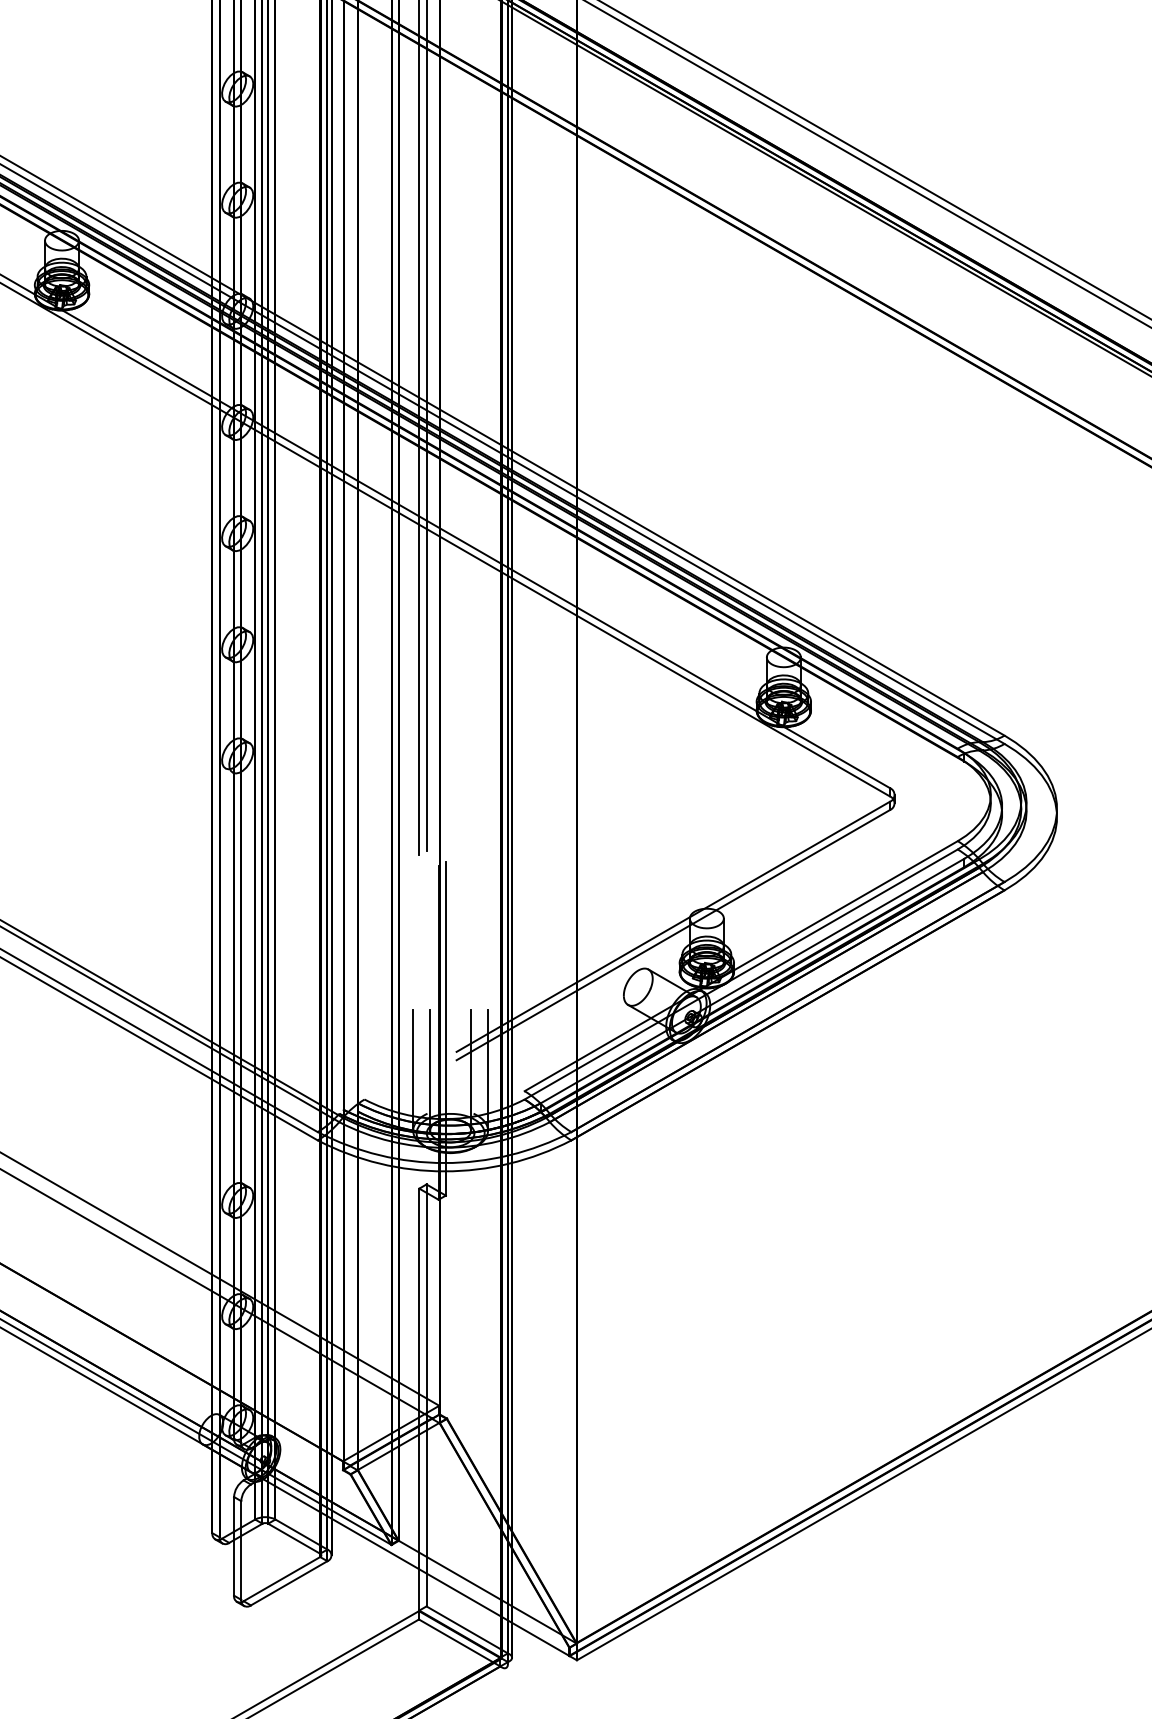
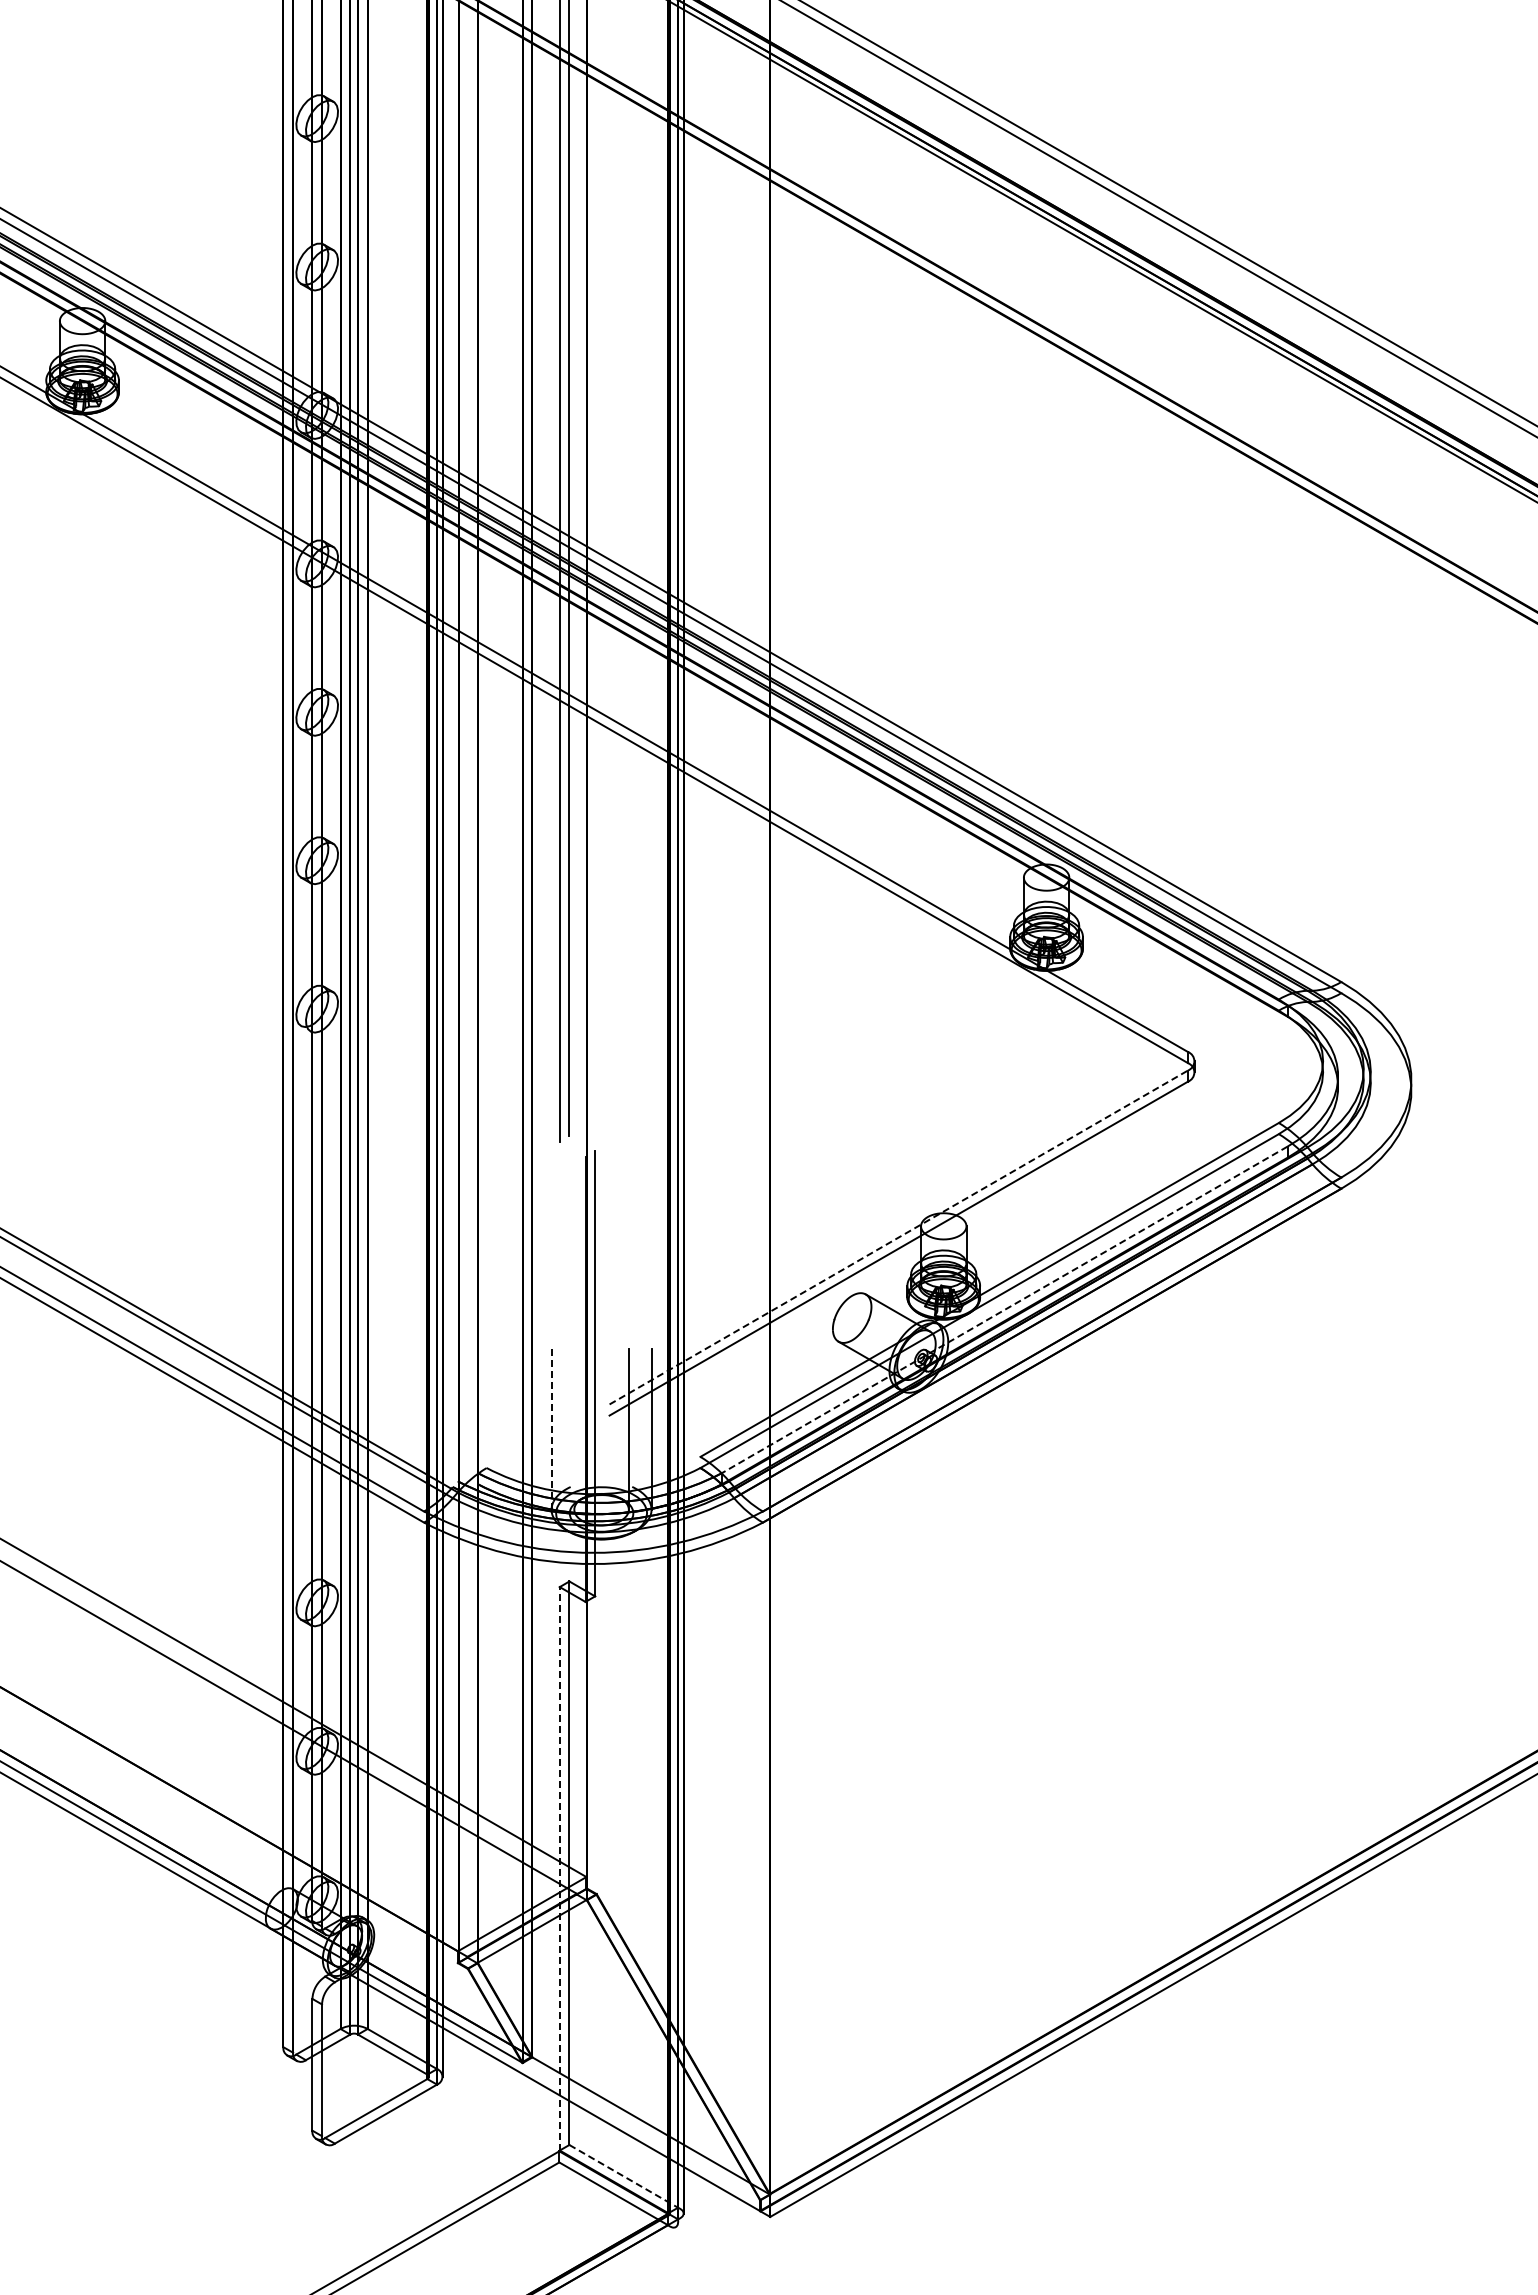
line: (672, 926) -> (898, 1237), solid -> dashed
line: (752, 980) -> (1004, 1309), solid -> dashed
line: (430, 1069) -> (574, 1428), removed
line: (413, 1070) -> (551, 1429), solid -> dashed
line: (419, 1399) -> (559, 1868), solid -> dashed
line: (467, 1630) -> (623, 2176), solid -> dashed

